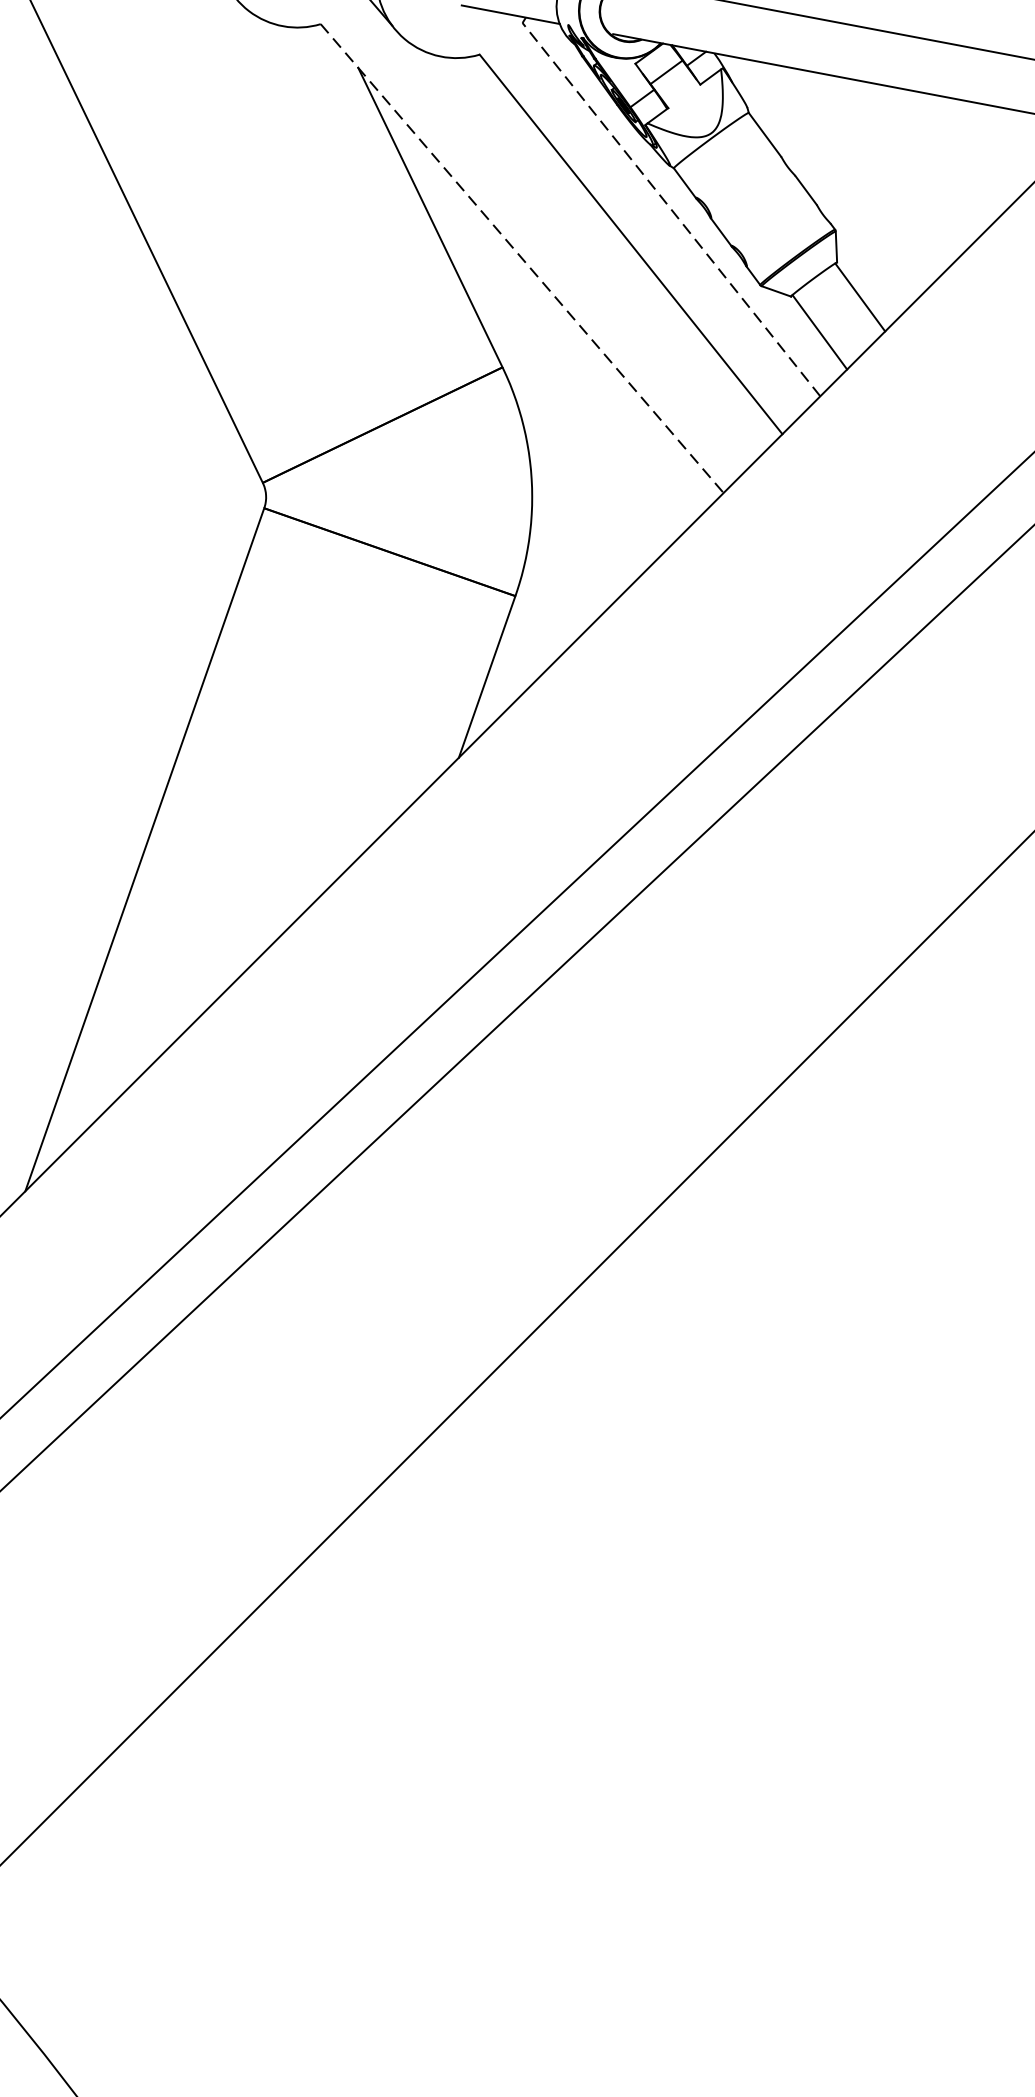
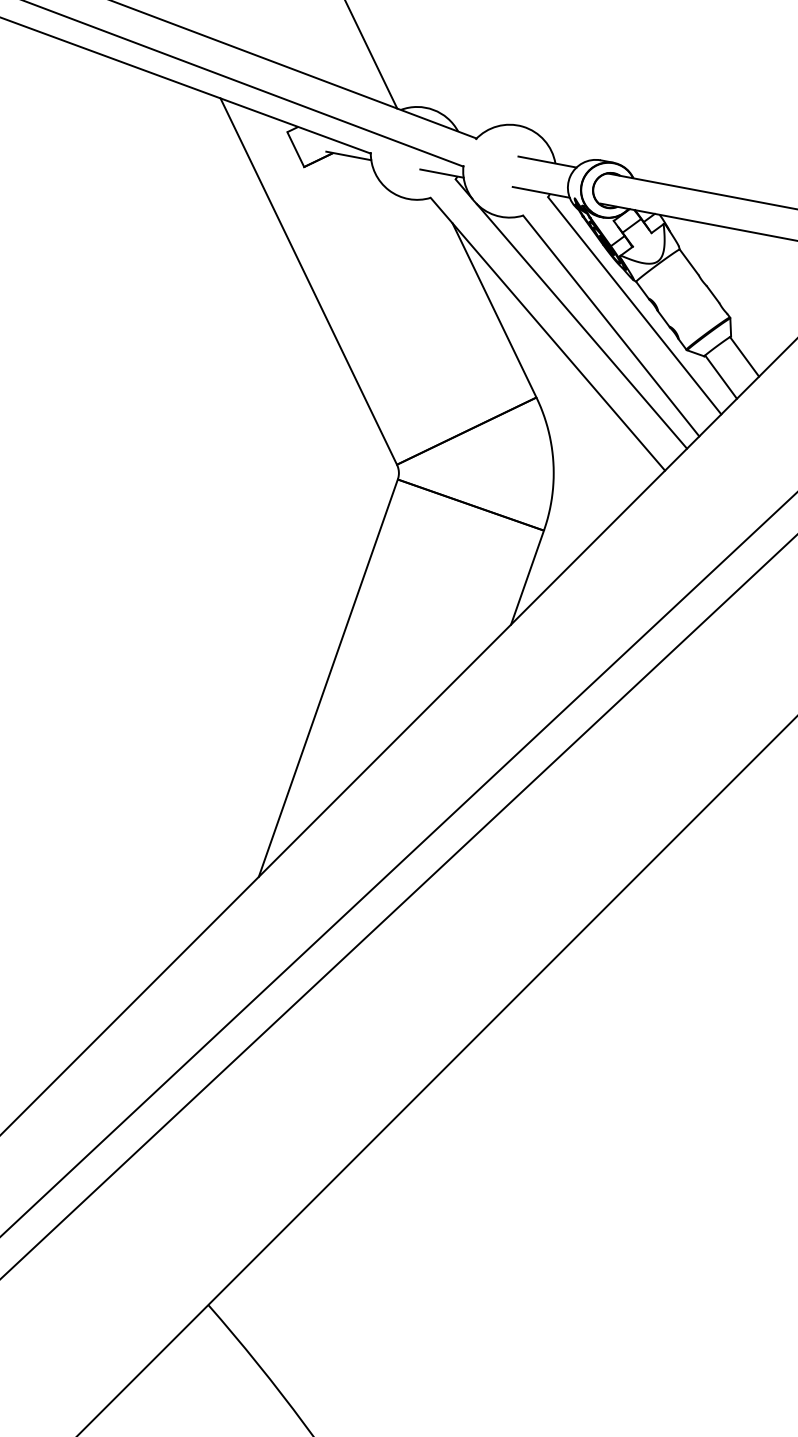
line: (671, 209) -> (634, 305), dashed -> solid
line: (579, 243) -> (581, 325), added
line: (521, 259) -> (547, 334), dashed -> solid

